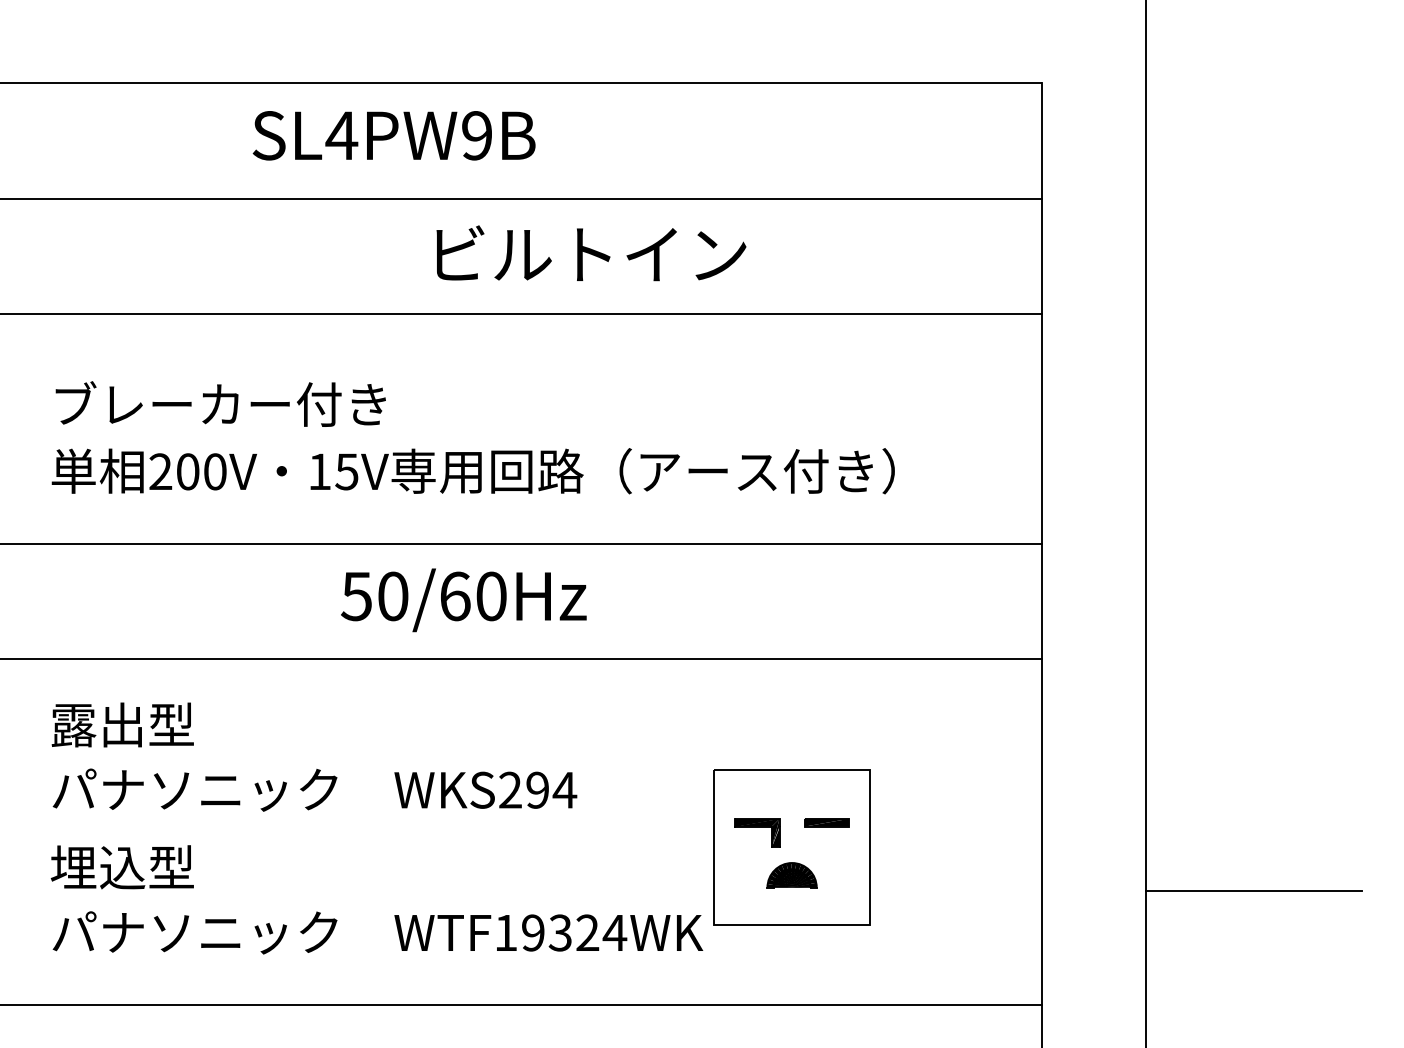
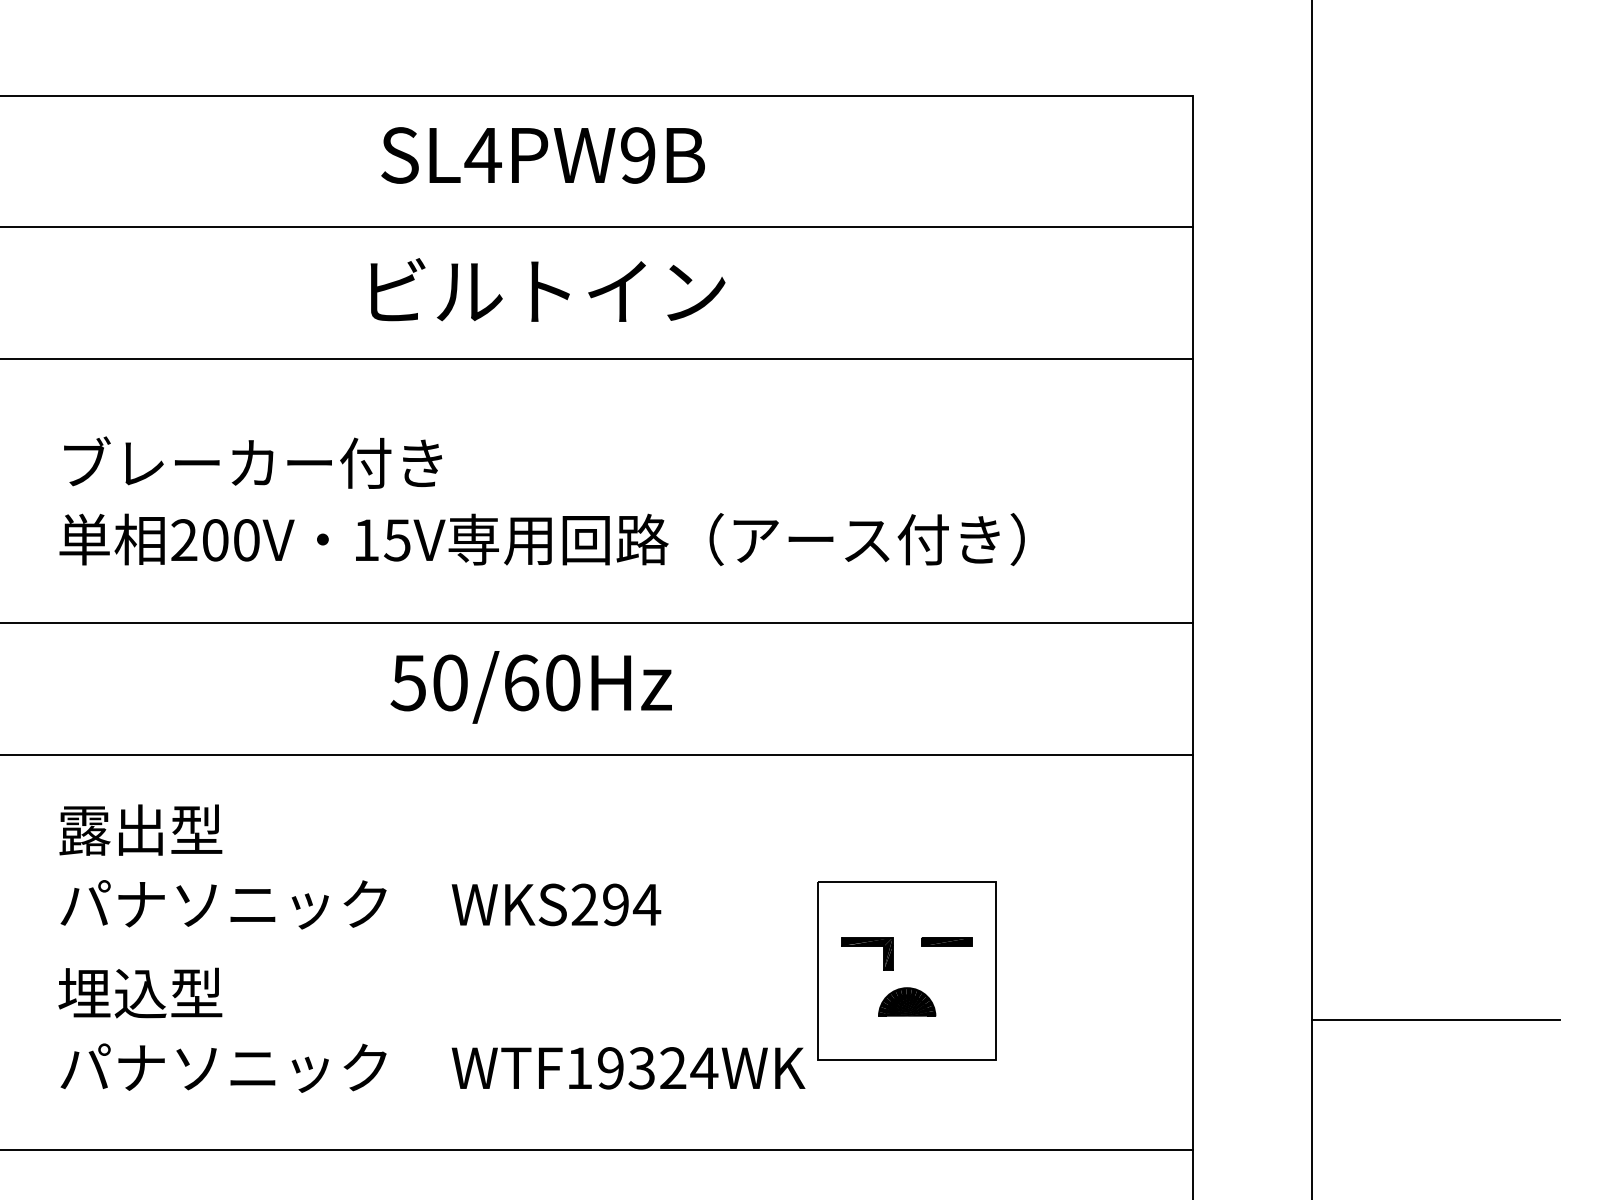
text: (393, 135) -> (542, 155), moved
text: (591, 253) -> (548, 290), moved

